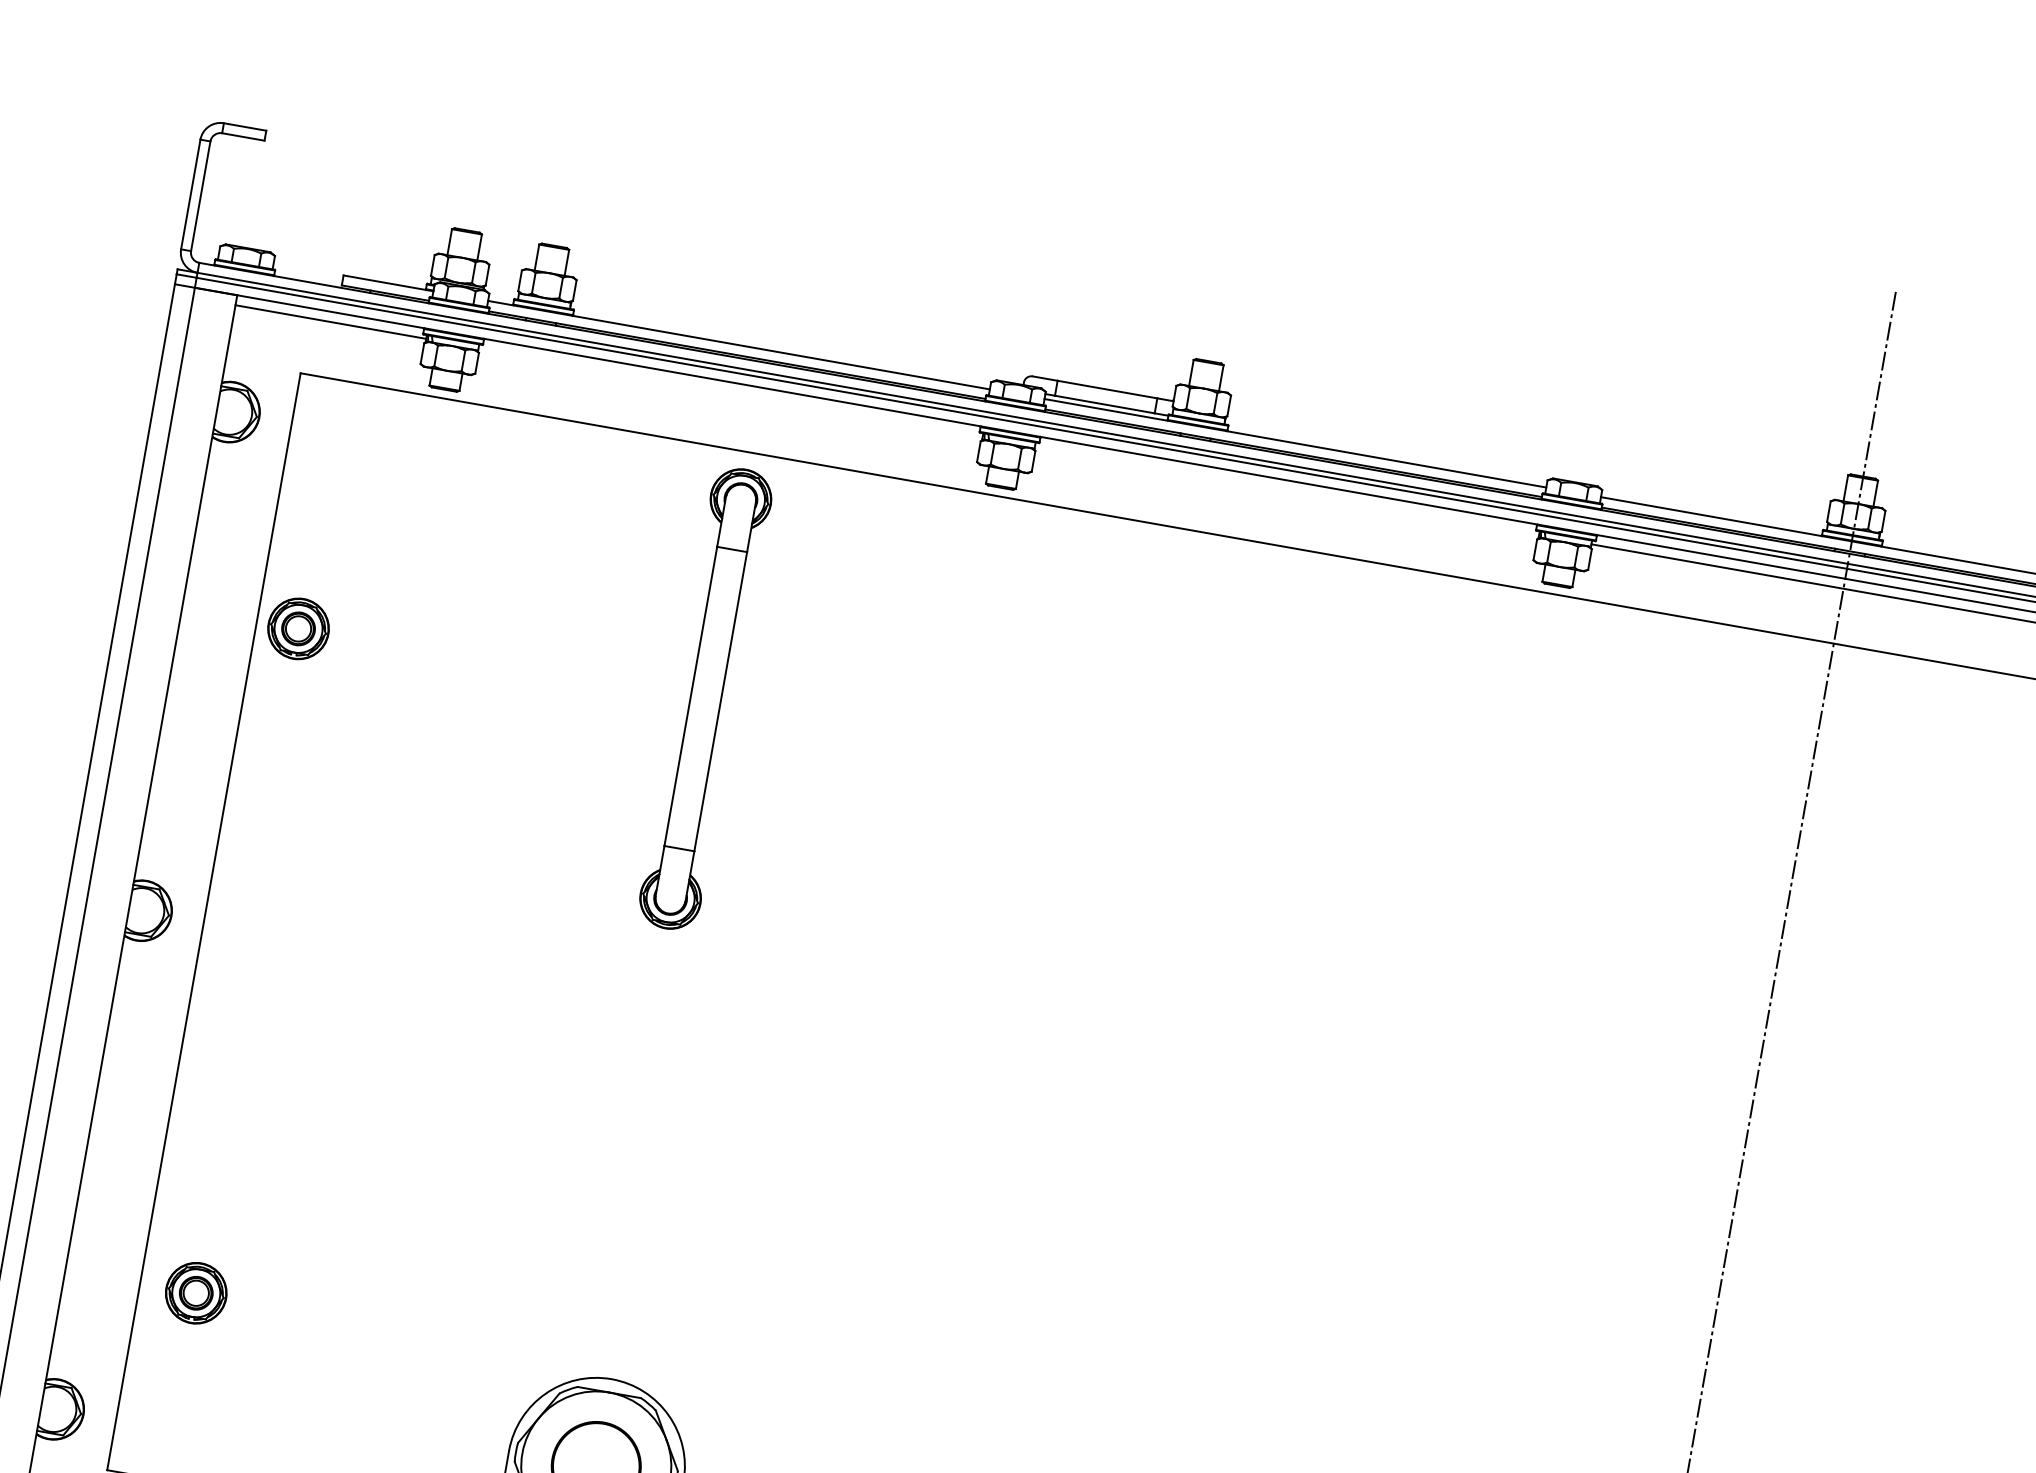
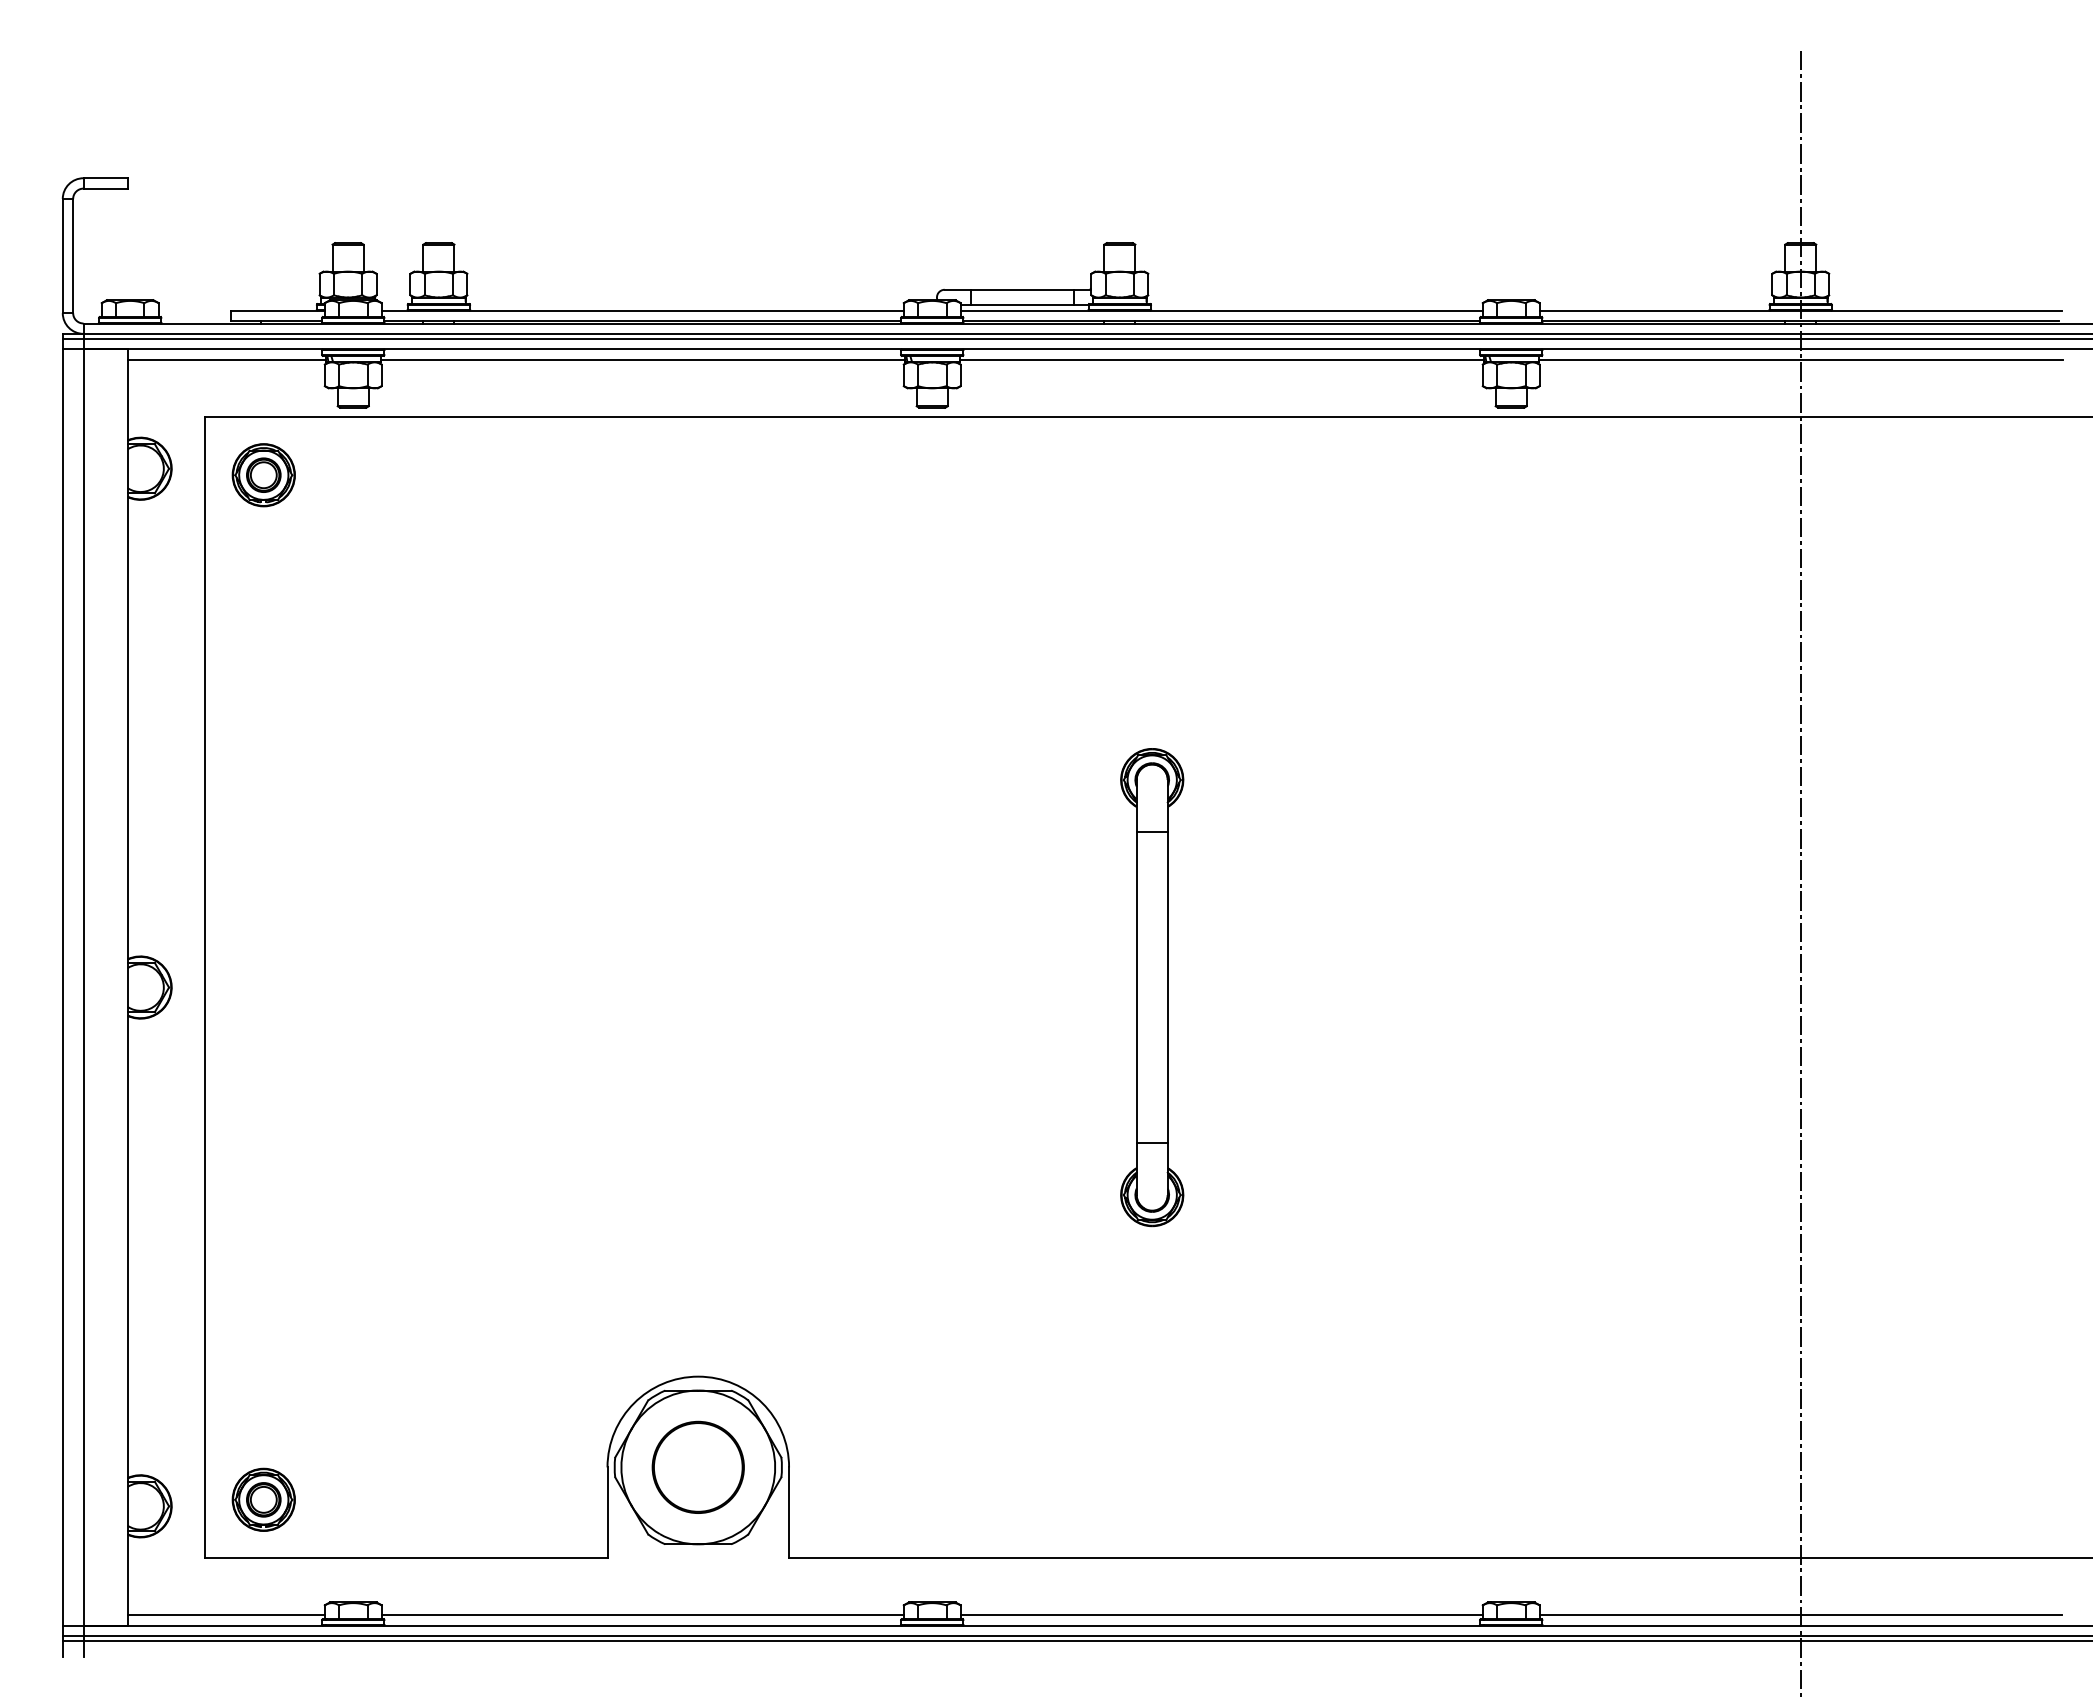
line: (730, 392) -> (642, 359), added
line: (1286, 490) -> (1221, 359), added
part: (298, 629) -> (263, 475), moved
part: (706, 699) -> (1152, 987), moved
part: (196, 1292) -> (263, 1499), moved

